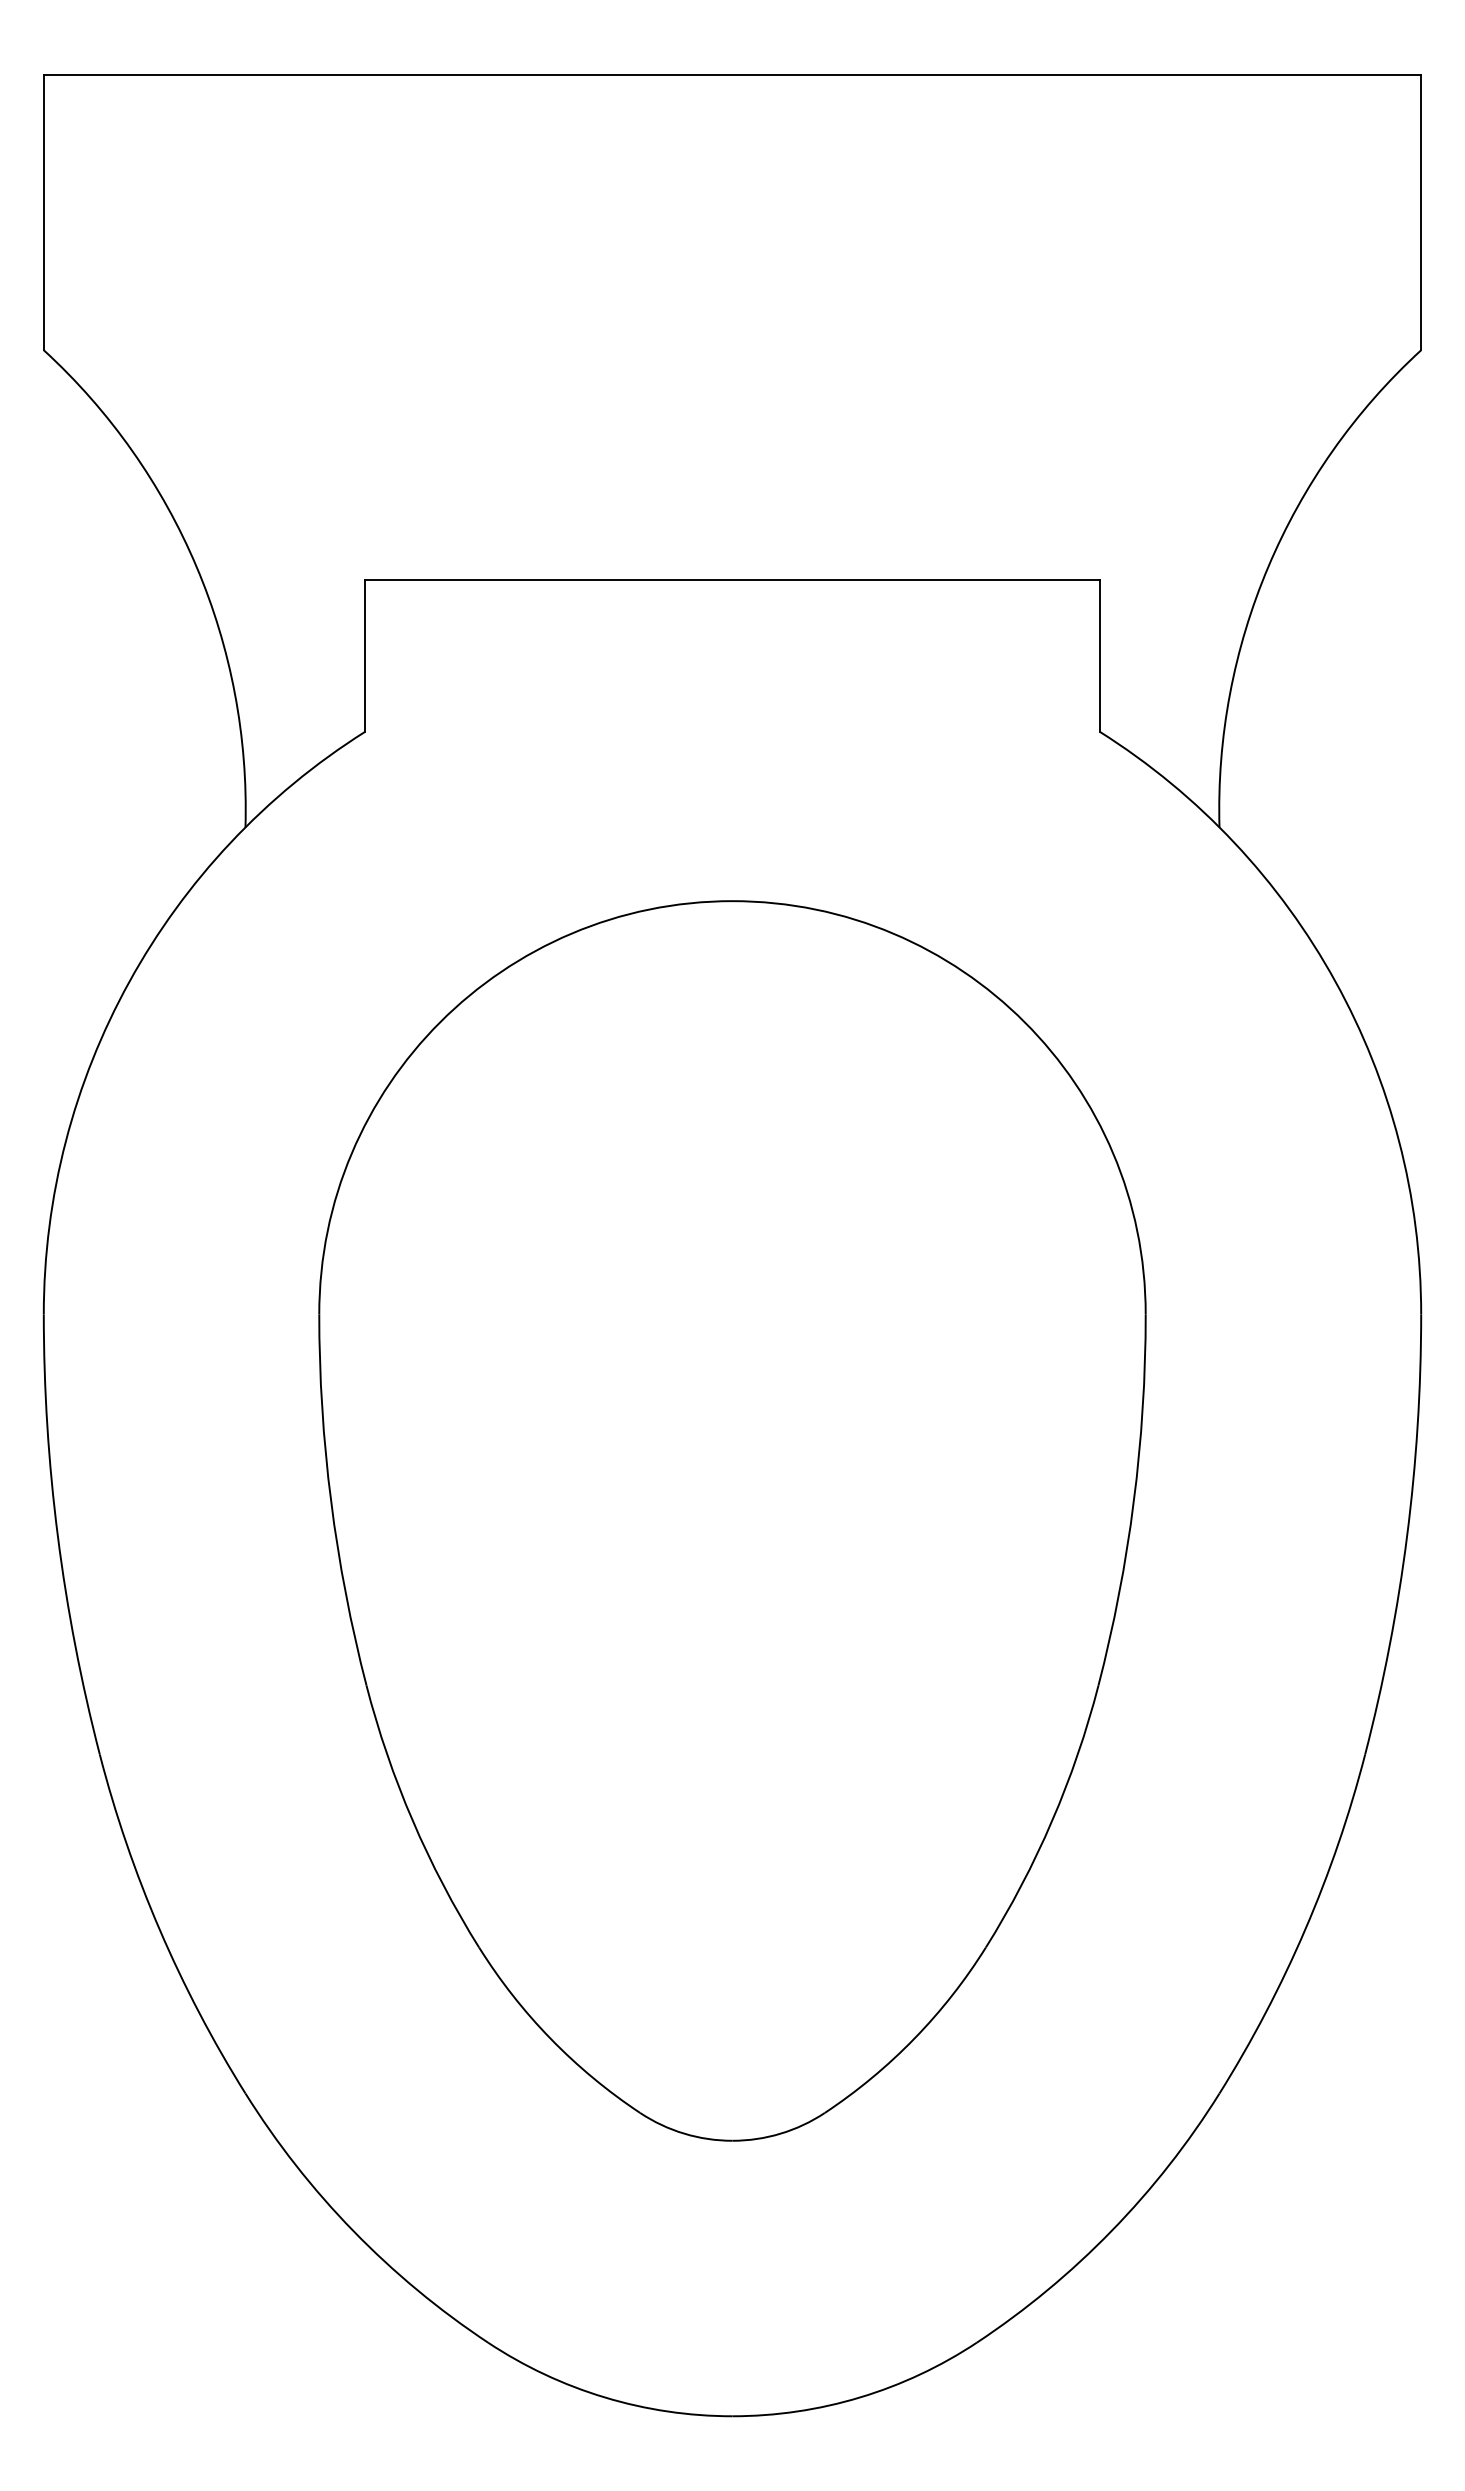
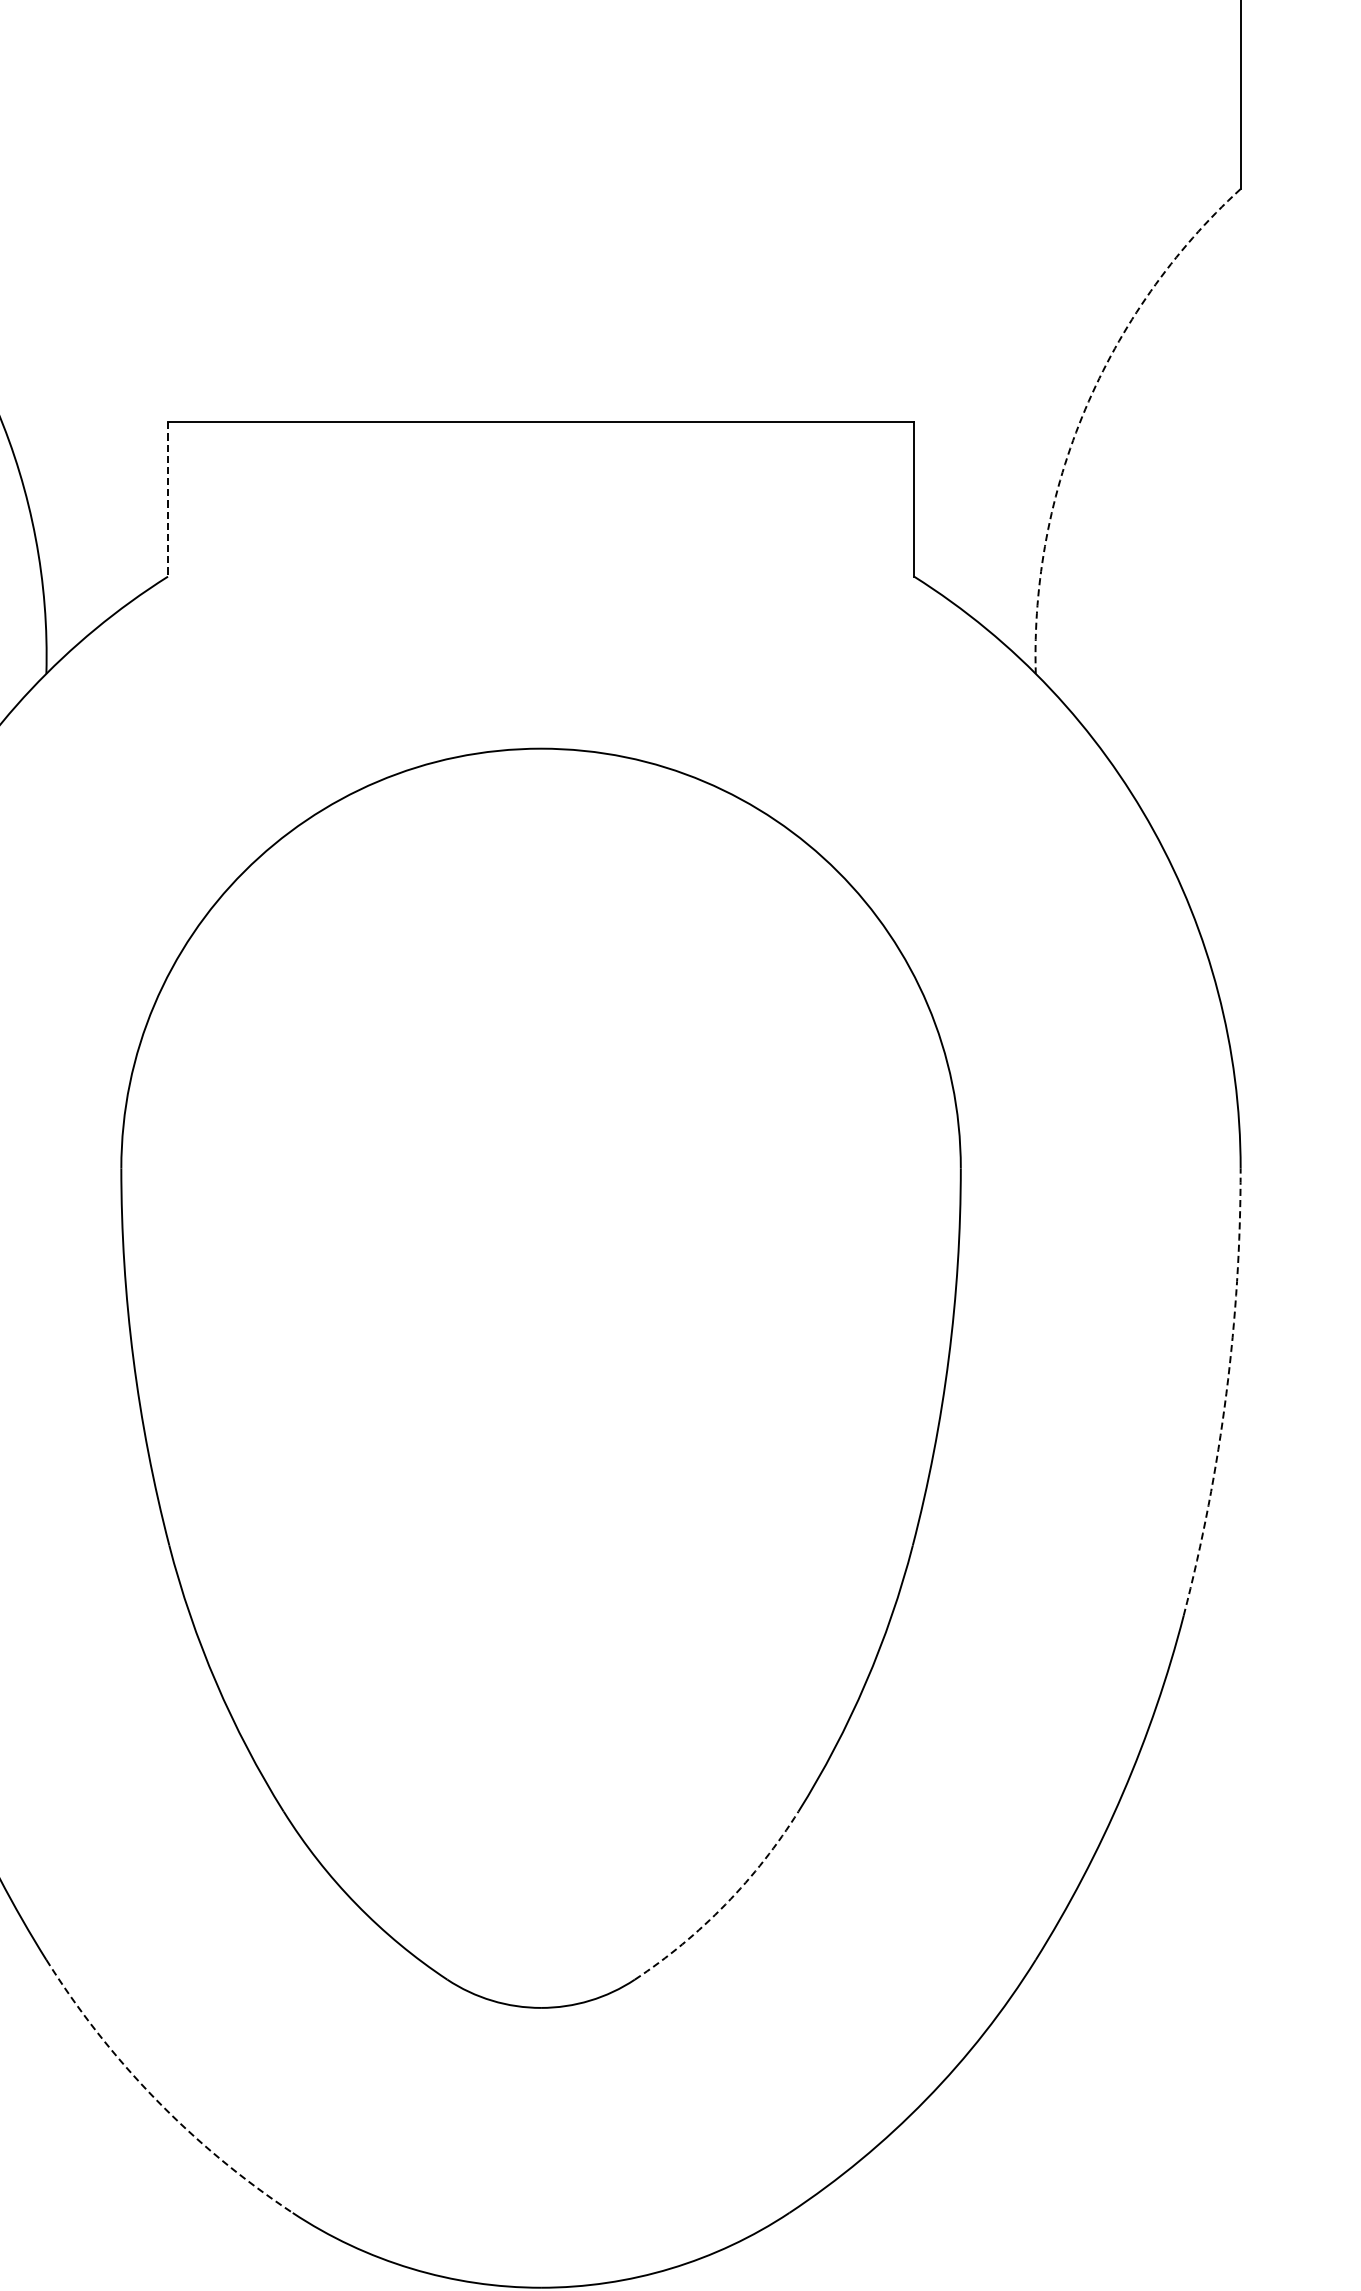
arc: (1268, 566) -> (1085, 408), solid -> dashed
line: (365, 656) -> (168, 500), solid -> dashed
arc: (1407, 1536) -> (1226, 1394), solid -> dashed
arc: (914, 2038) -> (725, 1904), solid -> dashed
arc: (353, 2231) -> (156, 2100), solid -> dashed

